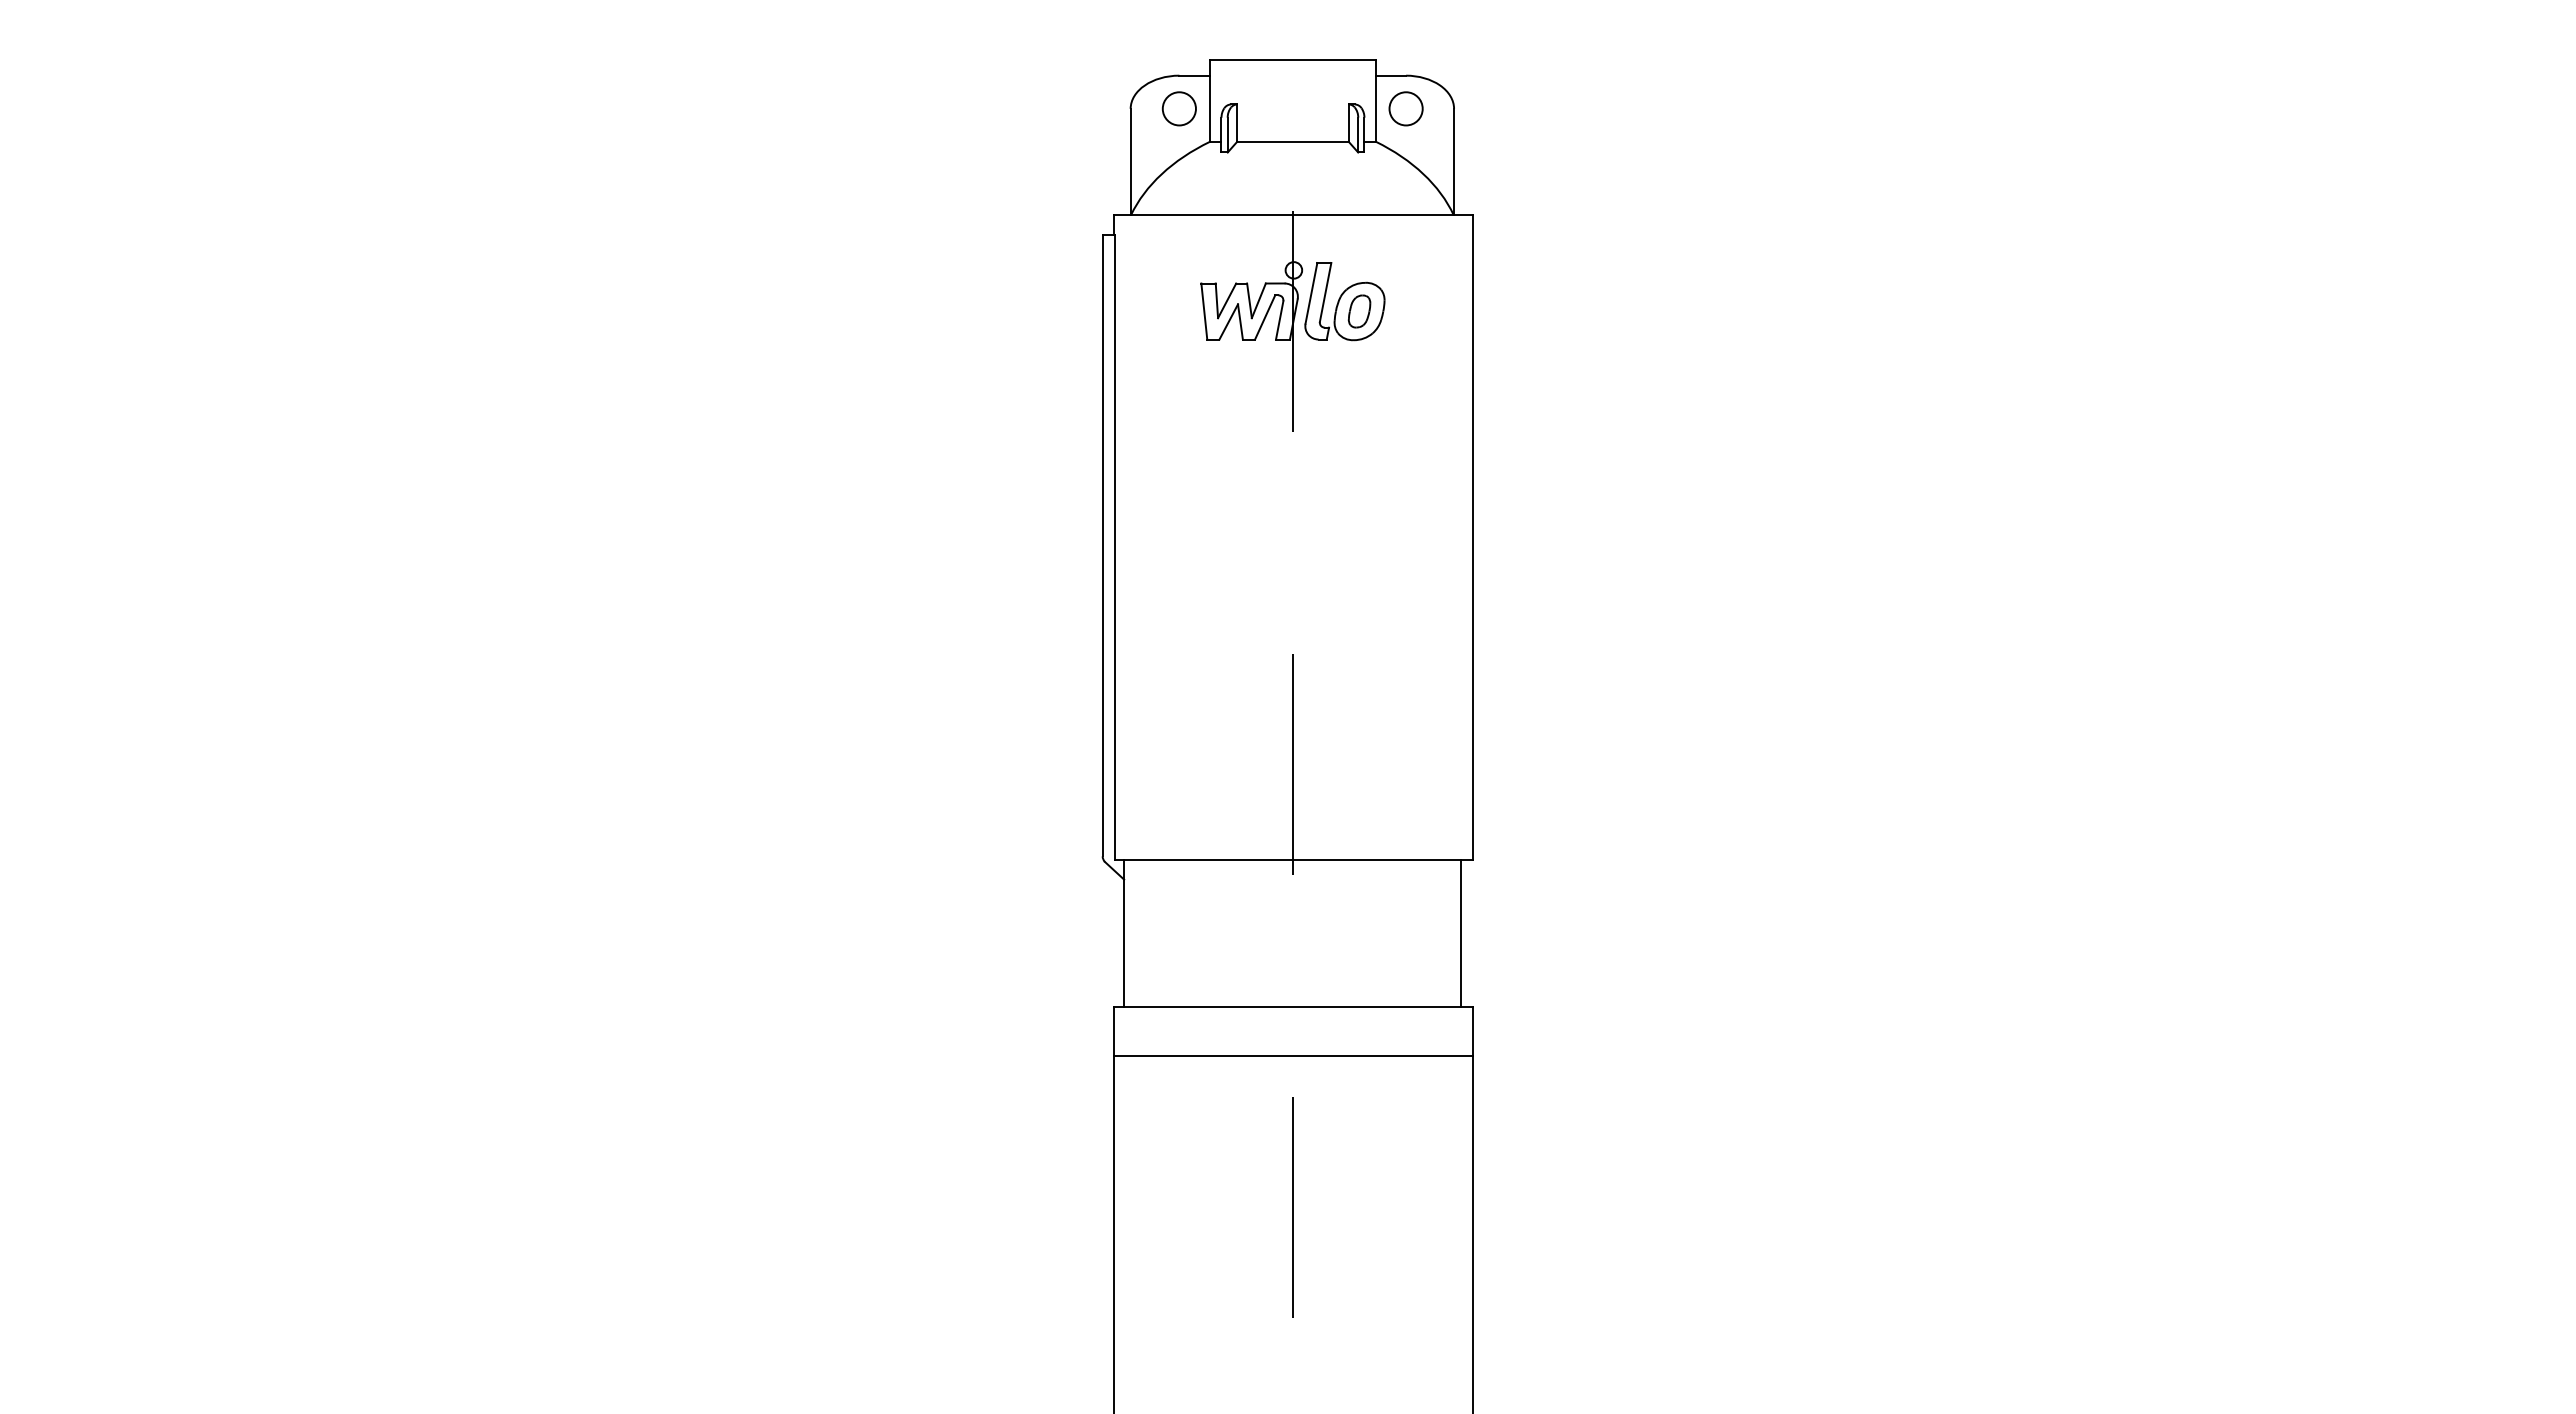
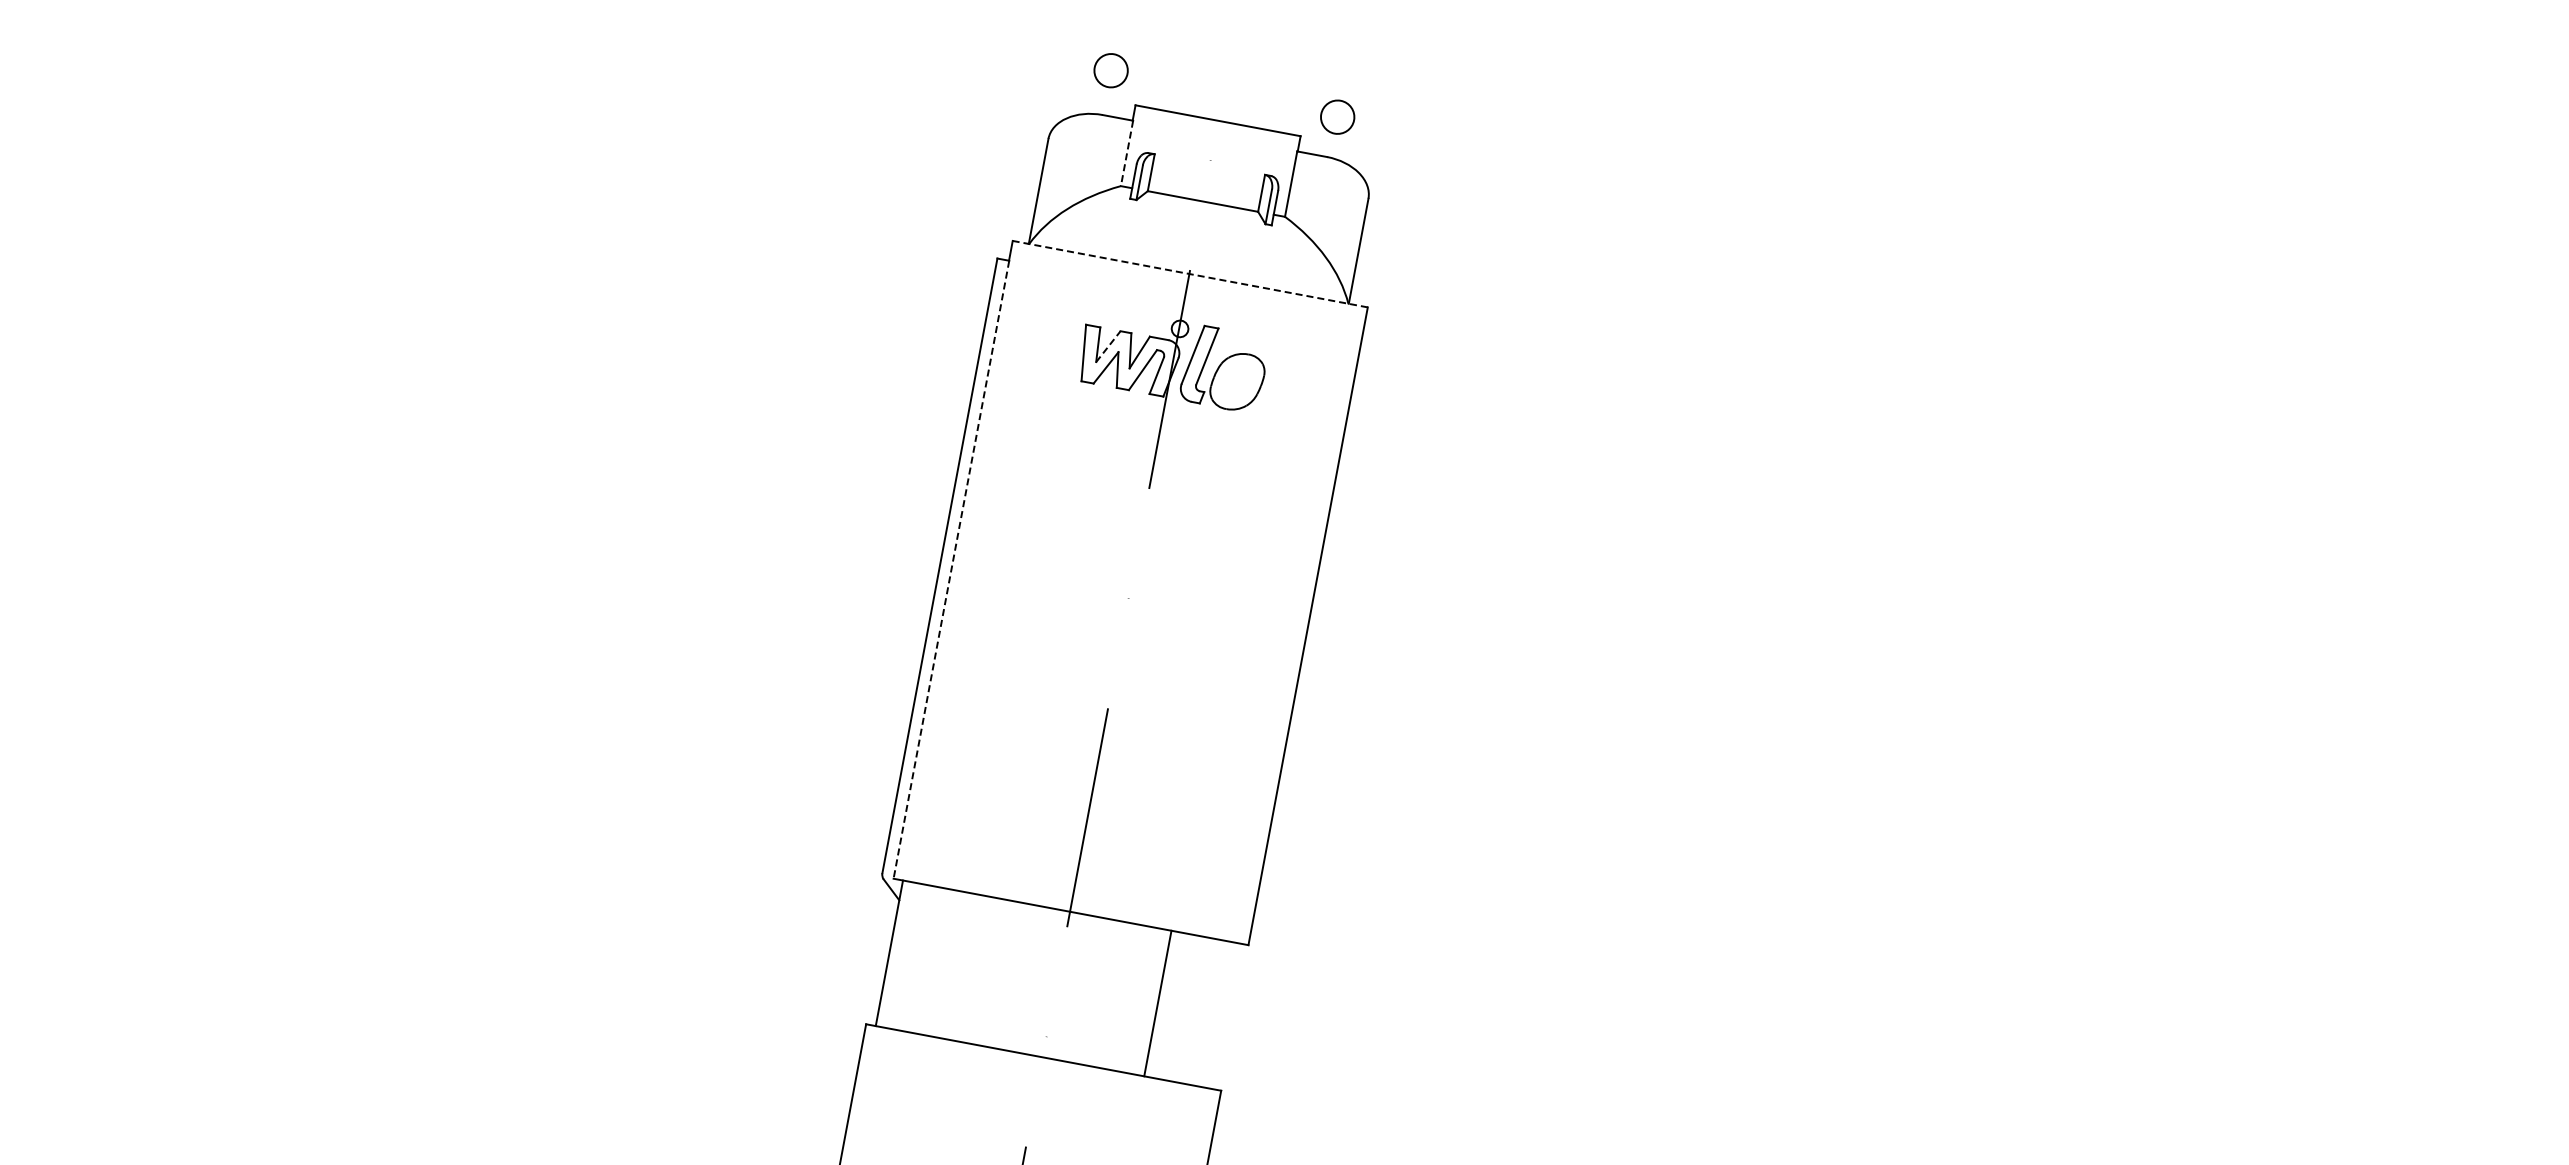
circle: (1178, 108) -> (1110, 70), moved
circle: (1405, 108) -> (1337, 116), moved
line: (1210, 109) -> (1127, 154), solid -> dashed
line: (1293, 215) -> (1189, 274), solid -> dashed
line: (1227, 300) -> (1108, 346), solid -> dashed
part: (1359, 311) -> (1237, 381), removed
line: (1114, 547) -> (951, 569), solid -> dashed
line: (1460, 932) -> (1158, 1002), moved
line: (1293, 1055) -> (1034, 1105), removed

